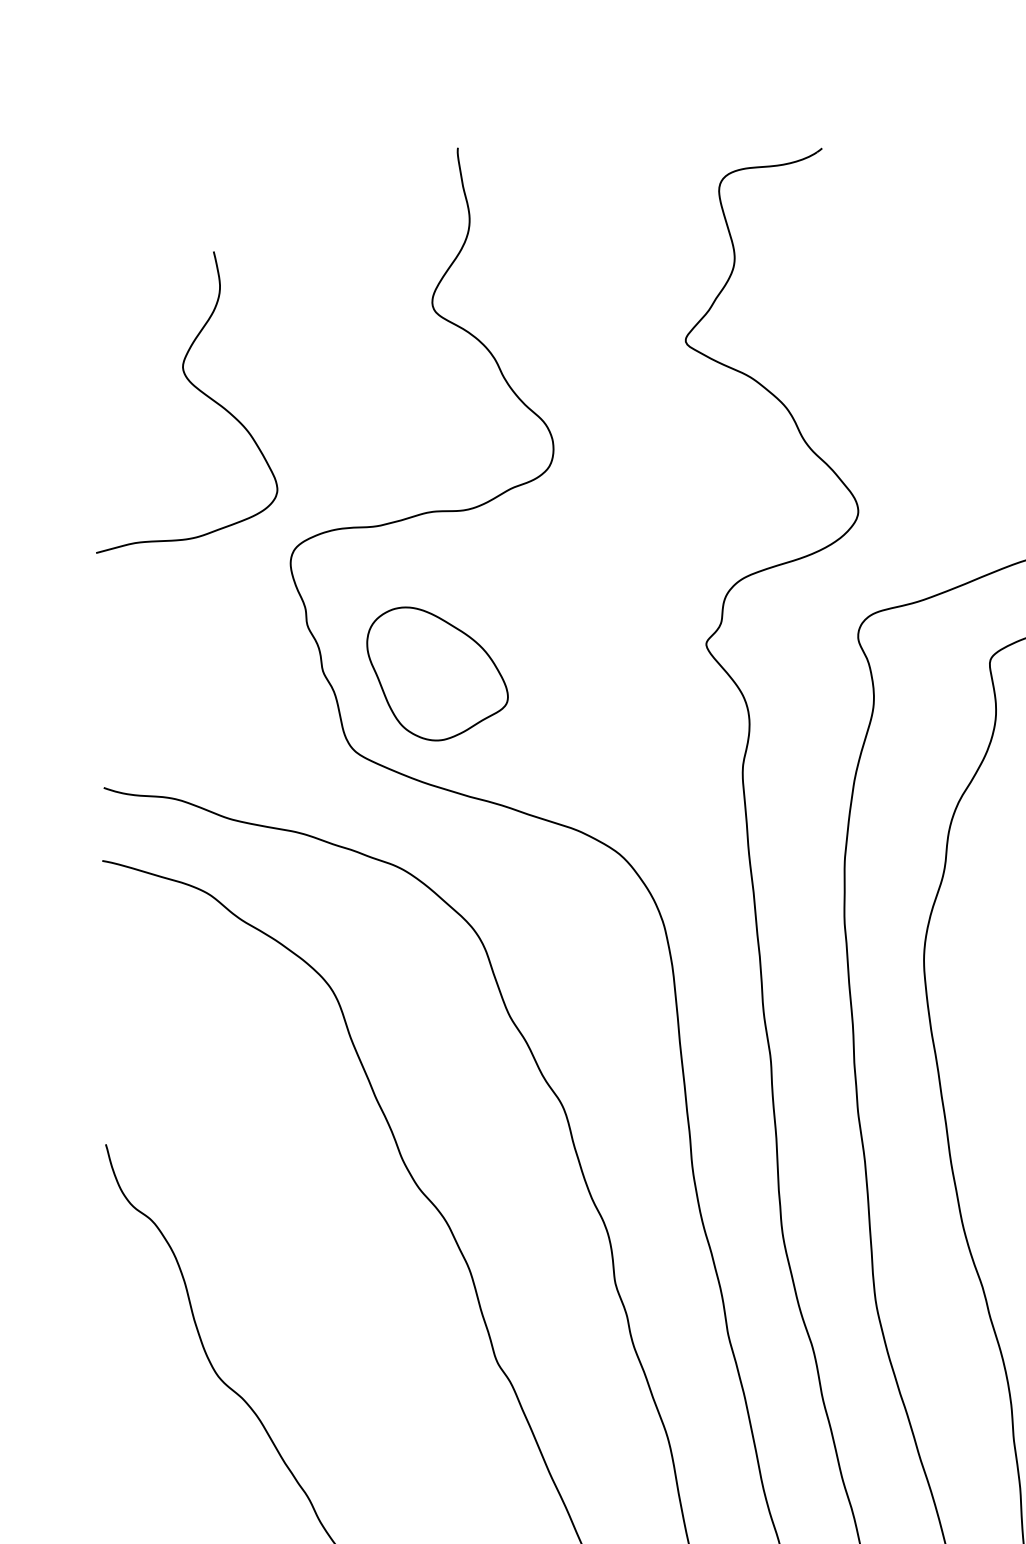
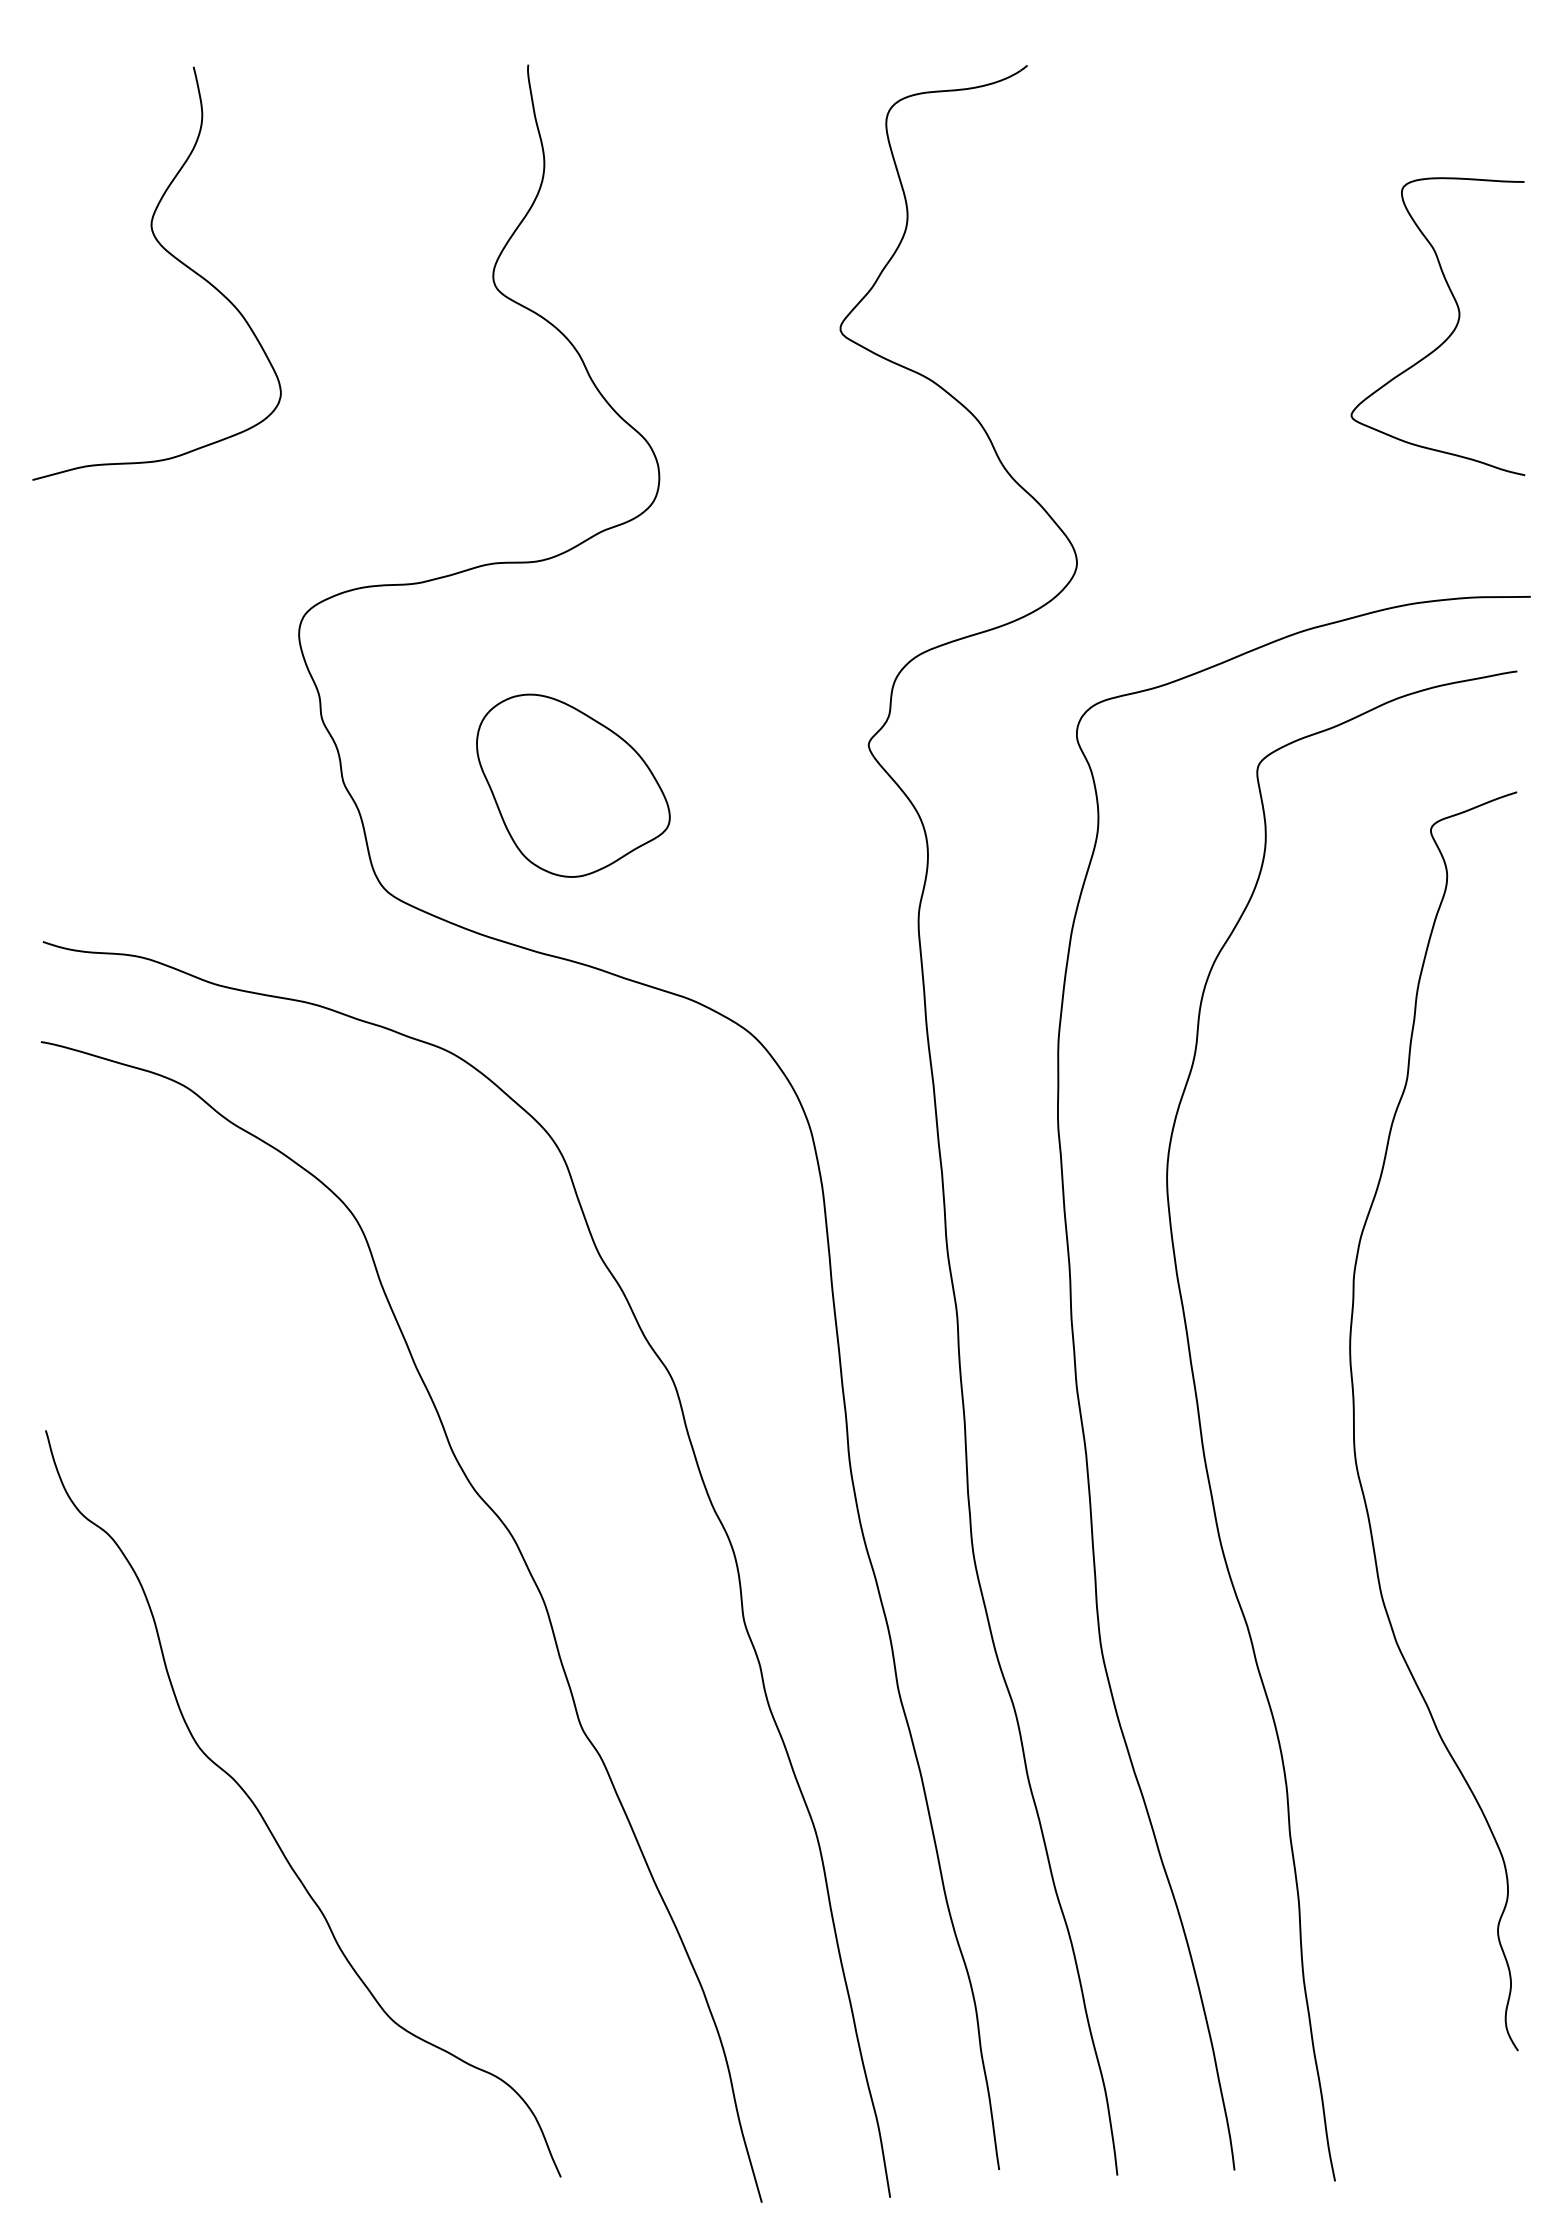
curve: (196, 389) -> (170, 255), moved
part: (437, 673) -> (573, 785), moved

